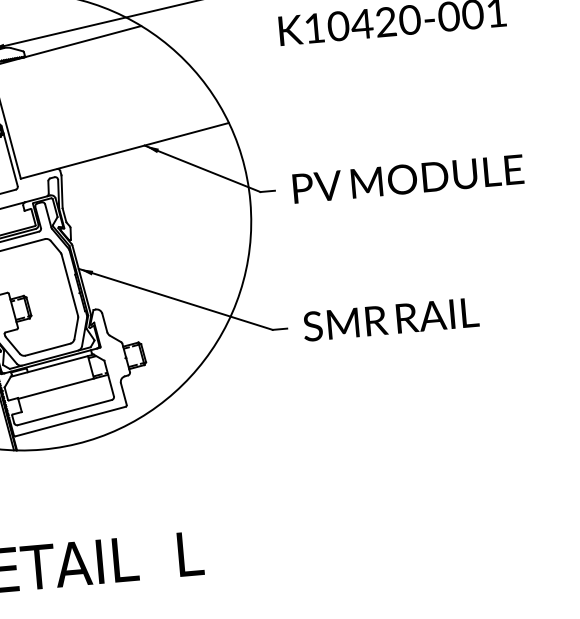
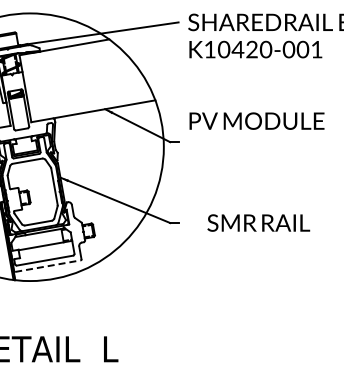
text: (407, 178) -> (256, 120), moved
text: (390, 318) -> (258, 222), moved
line: (71, 422) -> (48, 266), solid -> dashed

